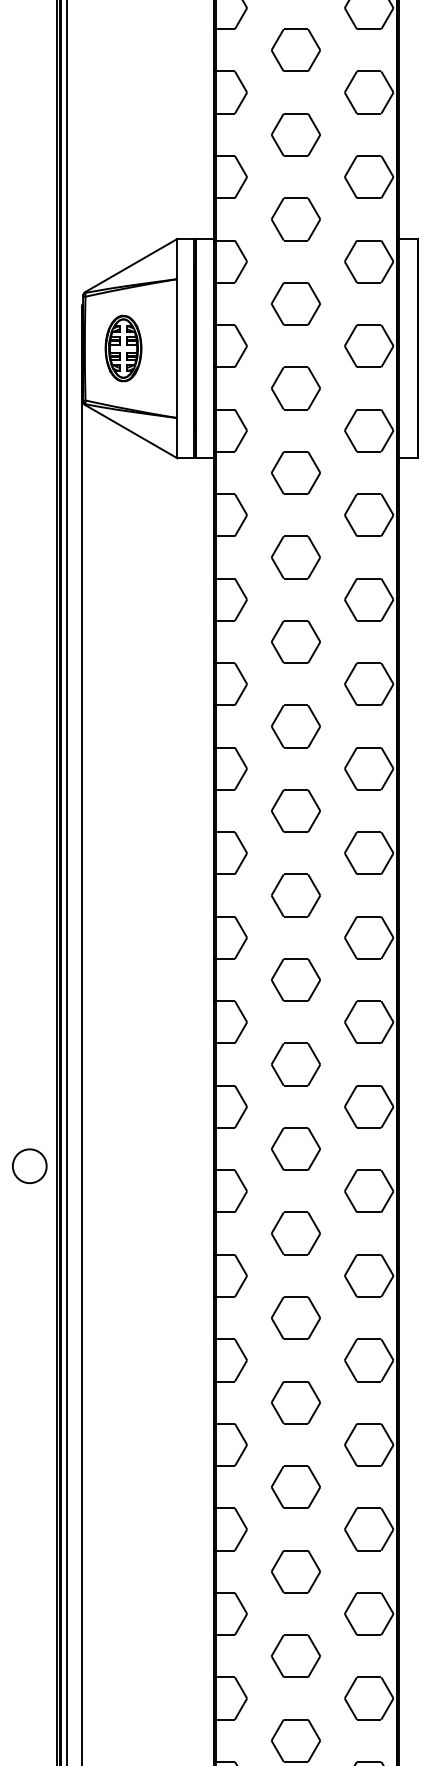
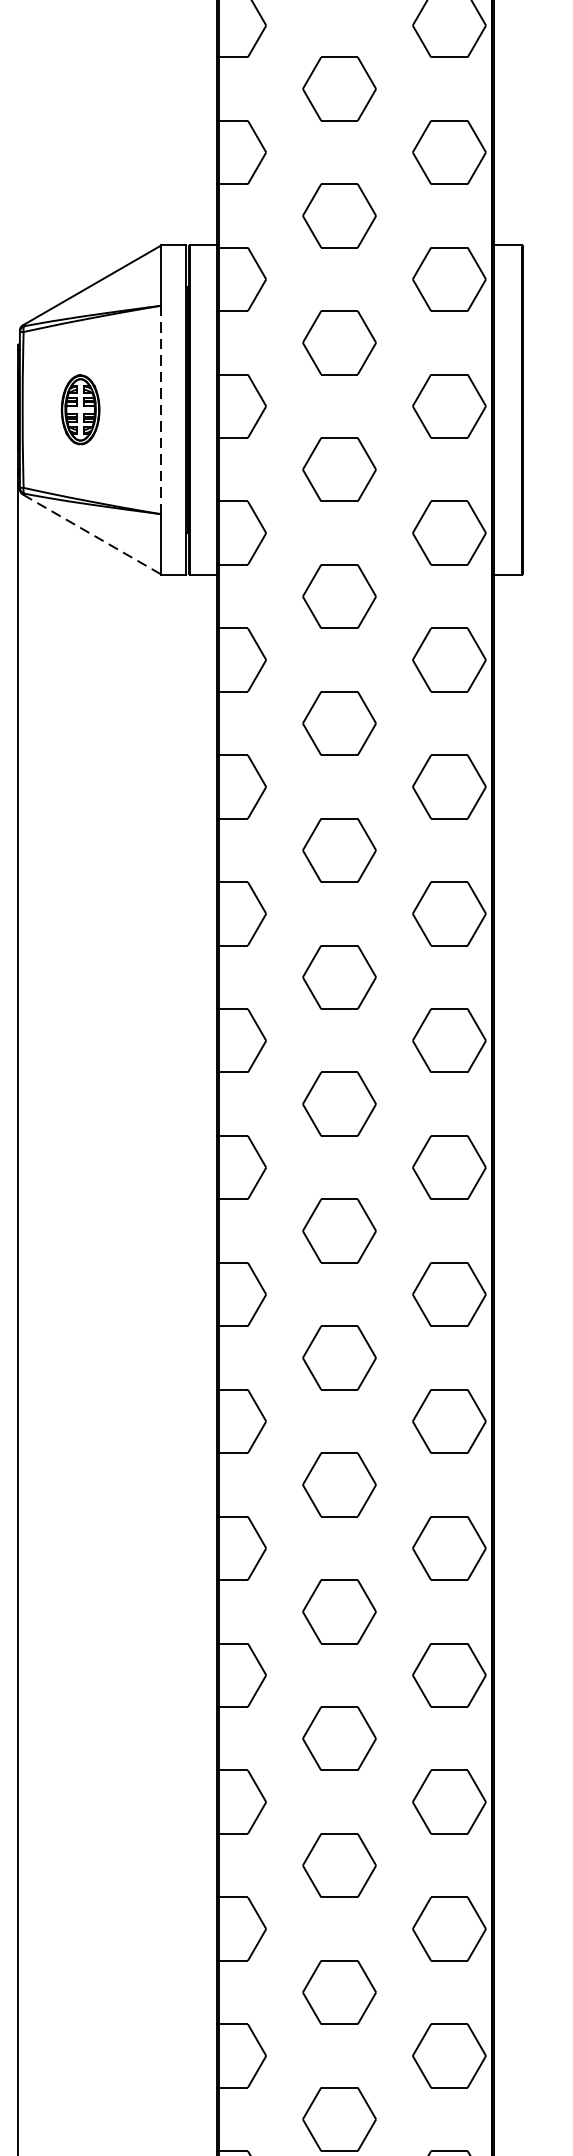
part: (123, 348) -> (80, 409), size x0.7
line: (177, 349) -> (161, 411), solid -> dashed
line: (131, 431) -> (92, 534), solid -> dashed

